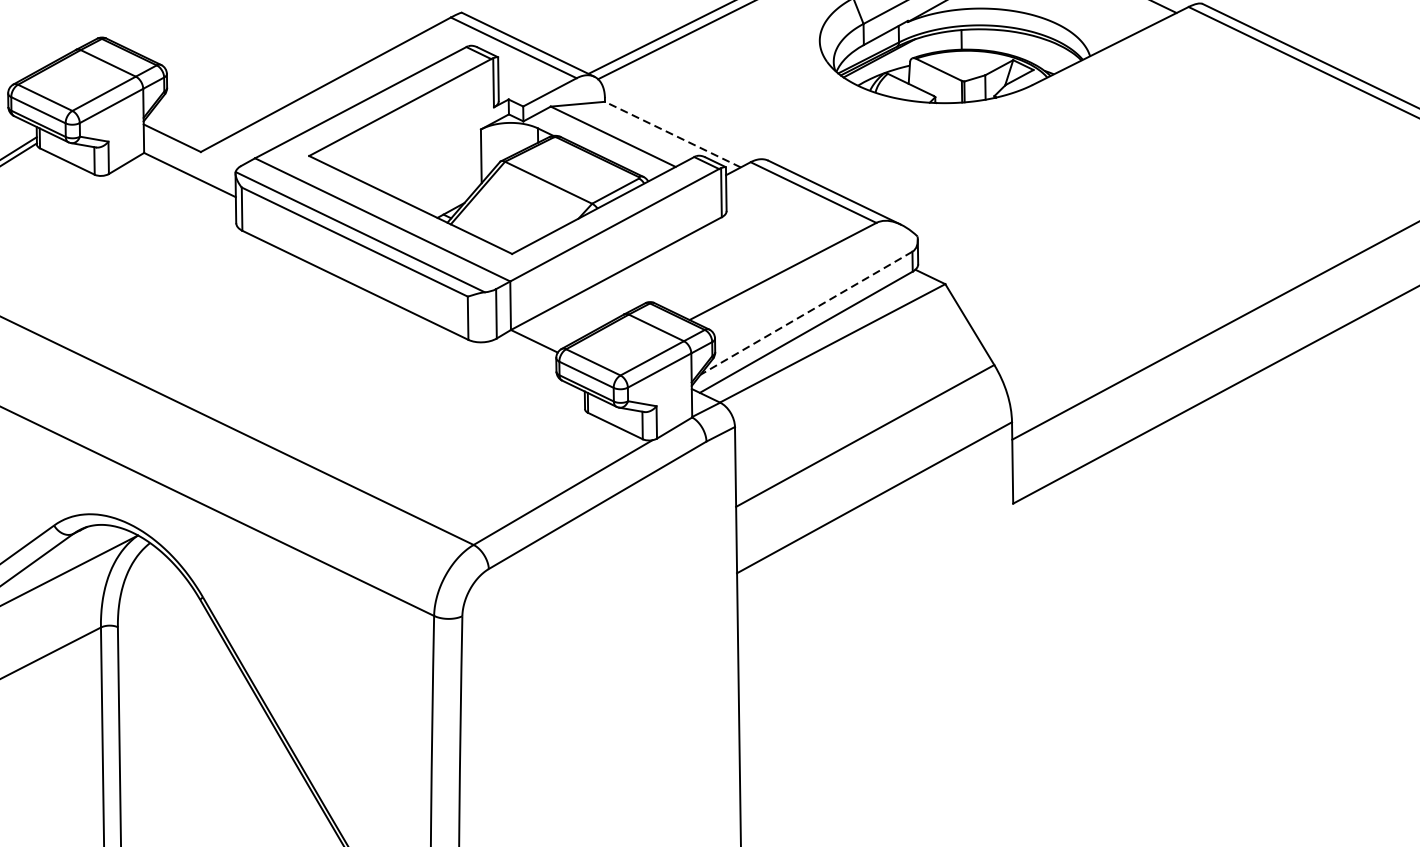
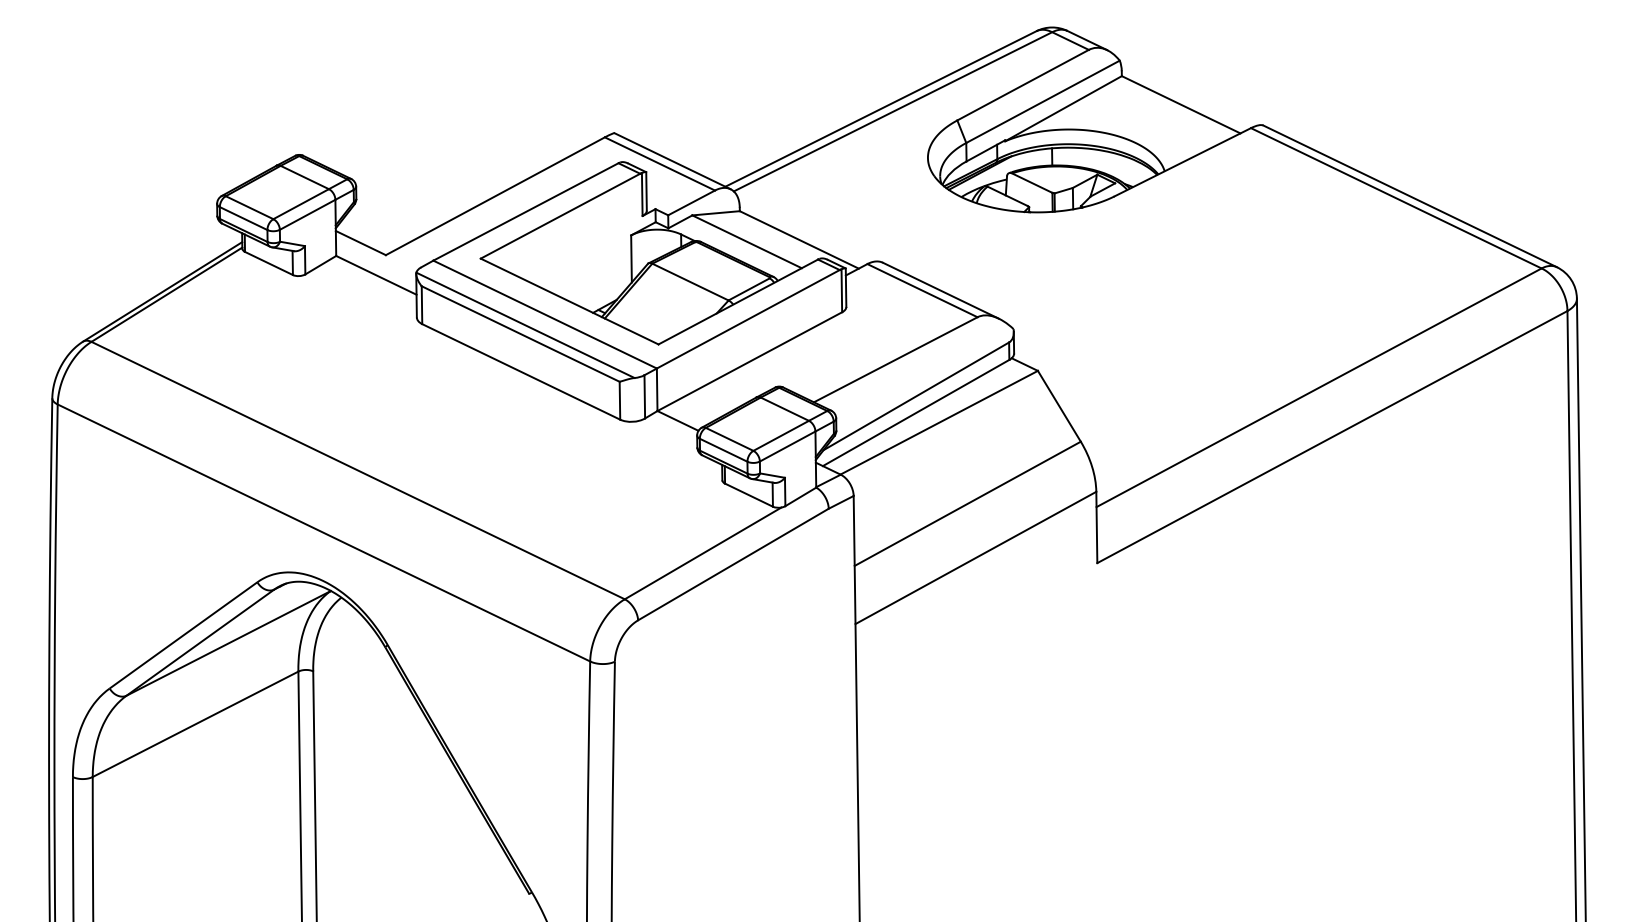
line: (671, 134) -> (798, 239), dashed -> solid
line: (805, 313) -> (915, 396), dashed -> solid

